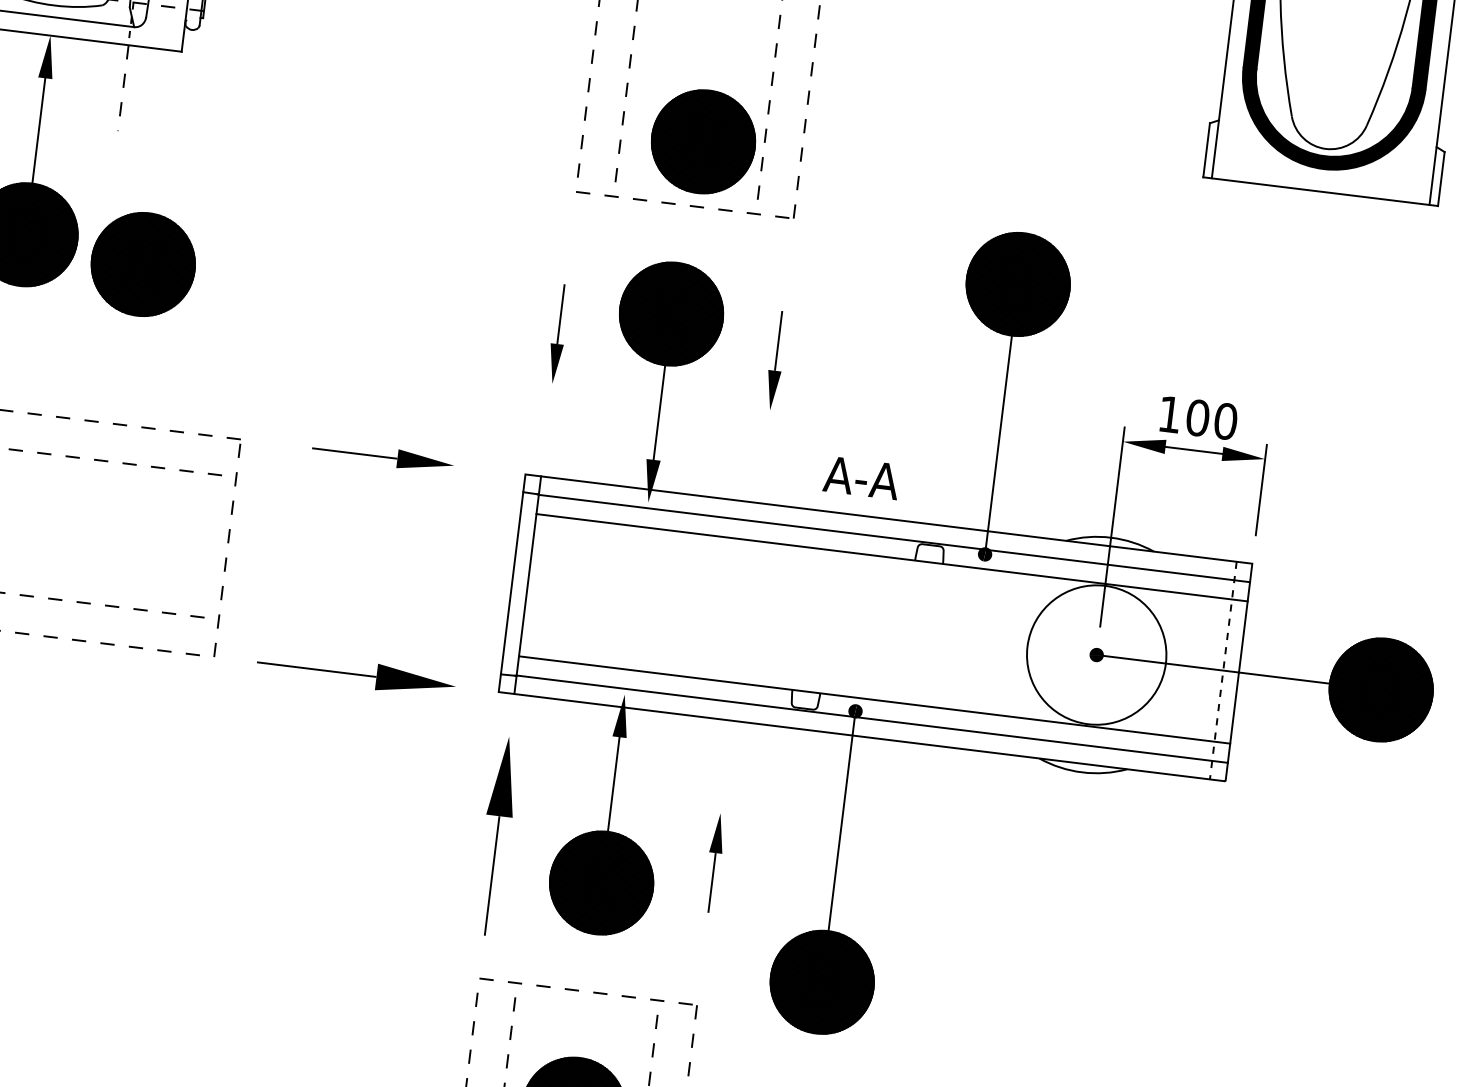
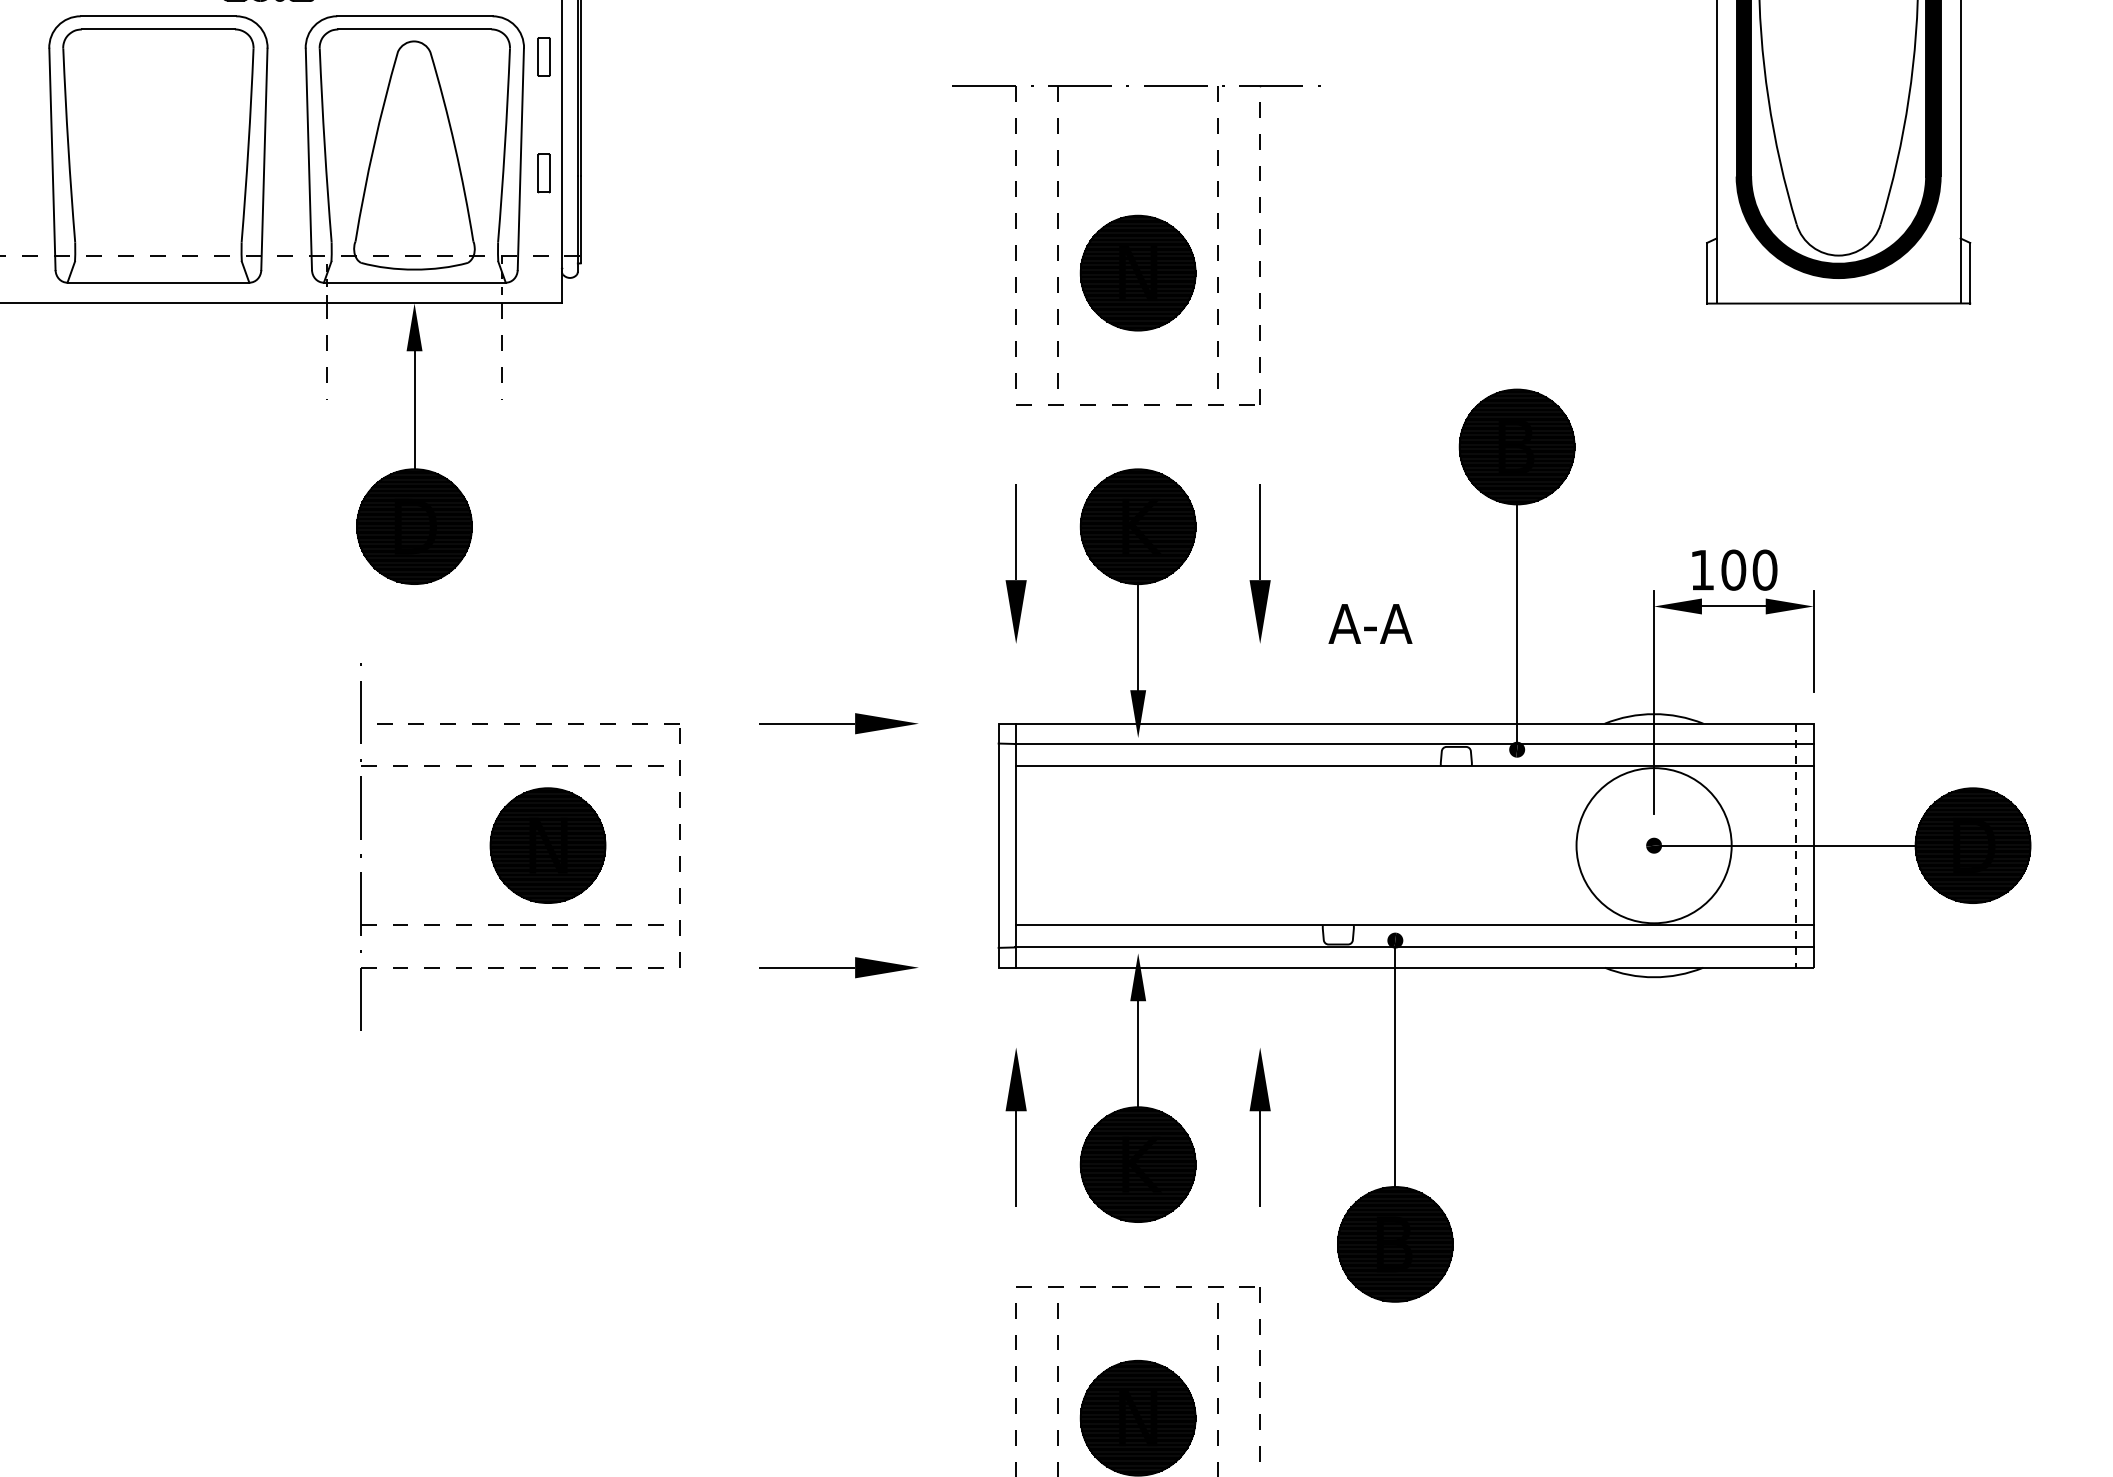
part: (702, 141) -> (1137, 272), moved
part: (142, 264) -> (547, 845), moved
part: (558, 333) -> (1015, 563), size x1.43
part: (775, 360) -> (1259, 563), size x1.43
text: (861, 477) -> (1370, 623), moved
part: (355, 674) -> (838, 967), size x0.71
part: (496, 836) -> (1015, 1127), size x0.71
part: (713, 863) -> (1259, 1127), size x1.43

